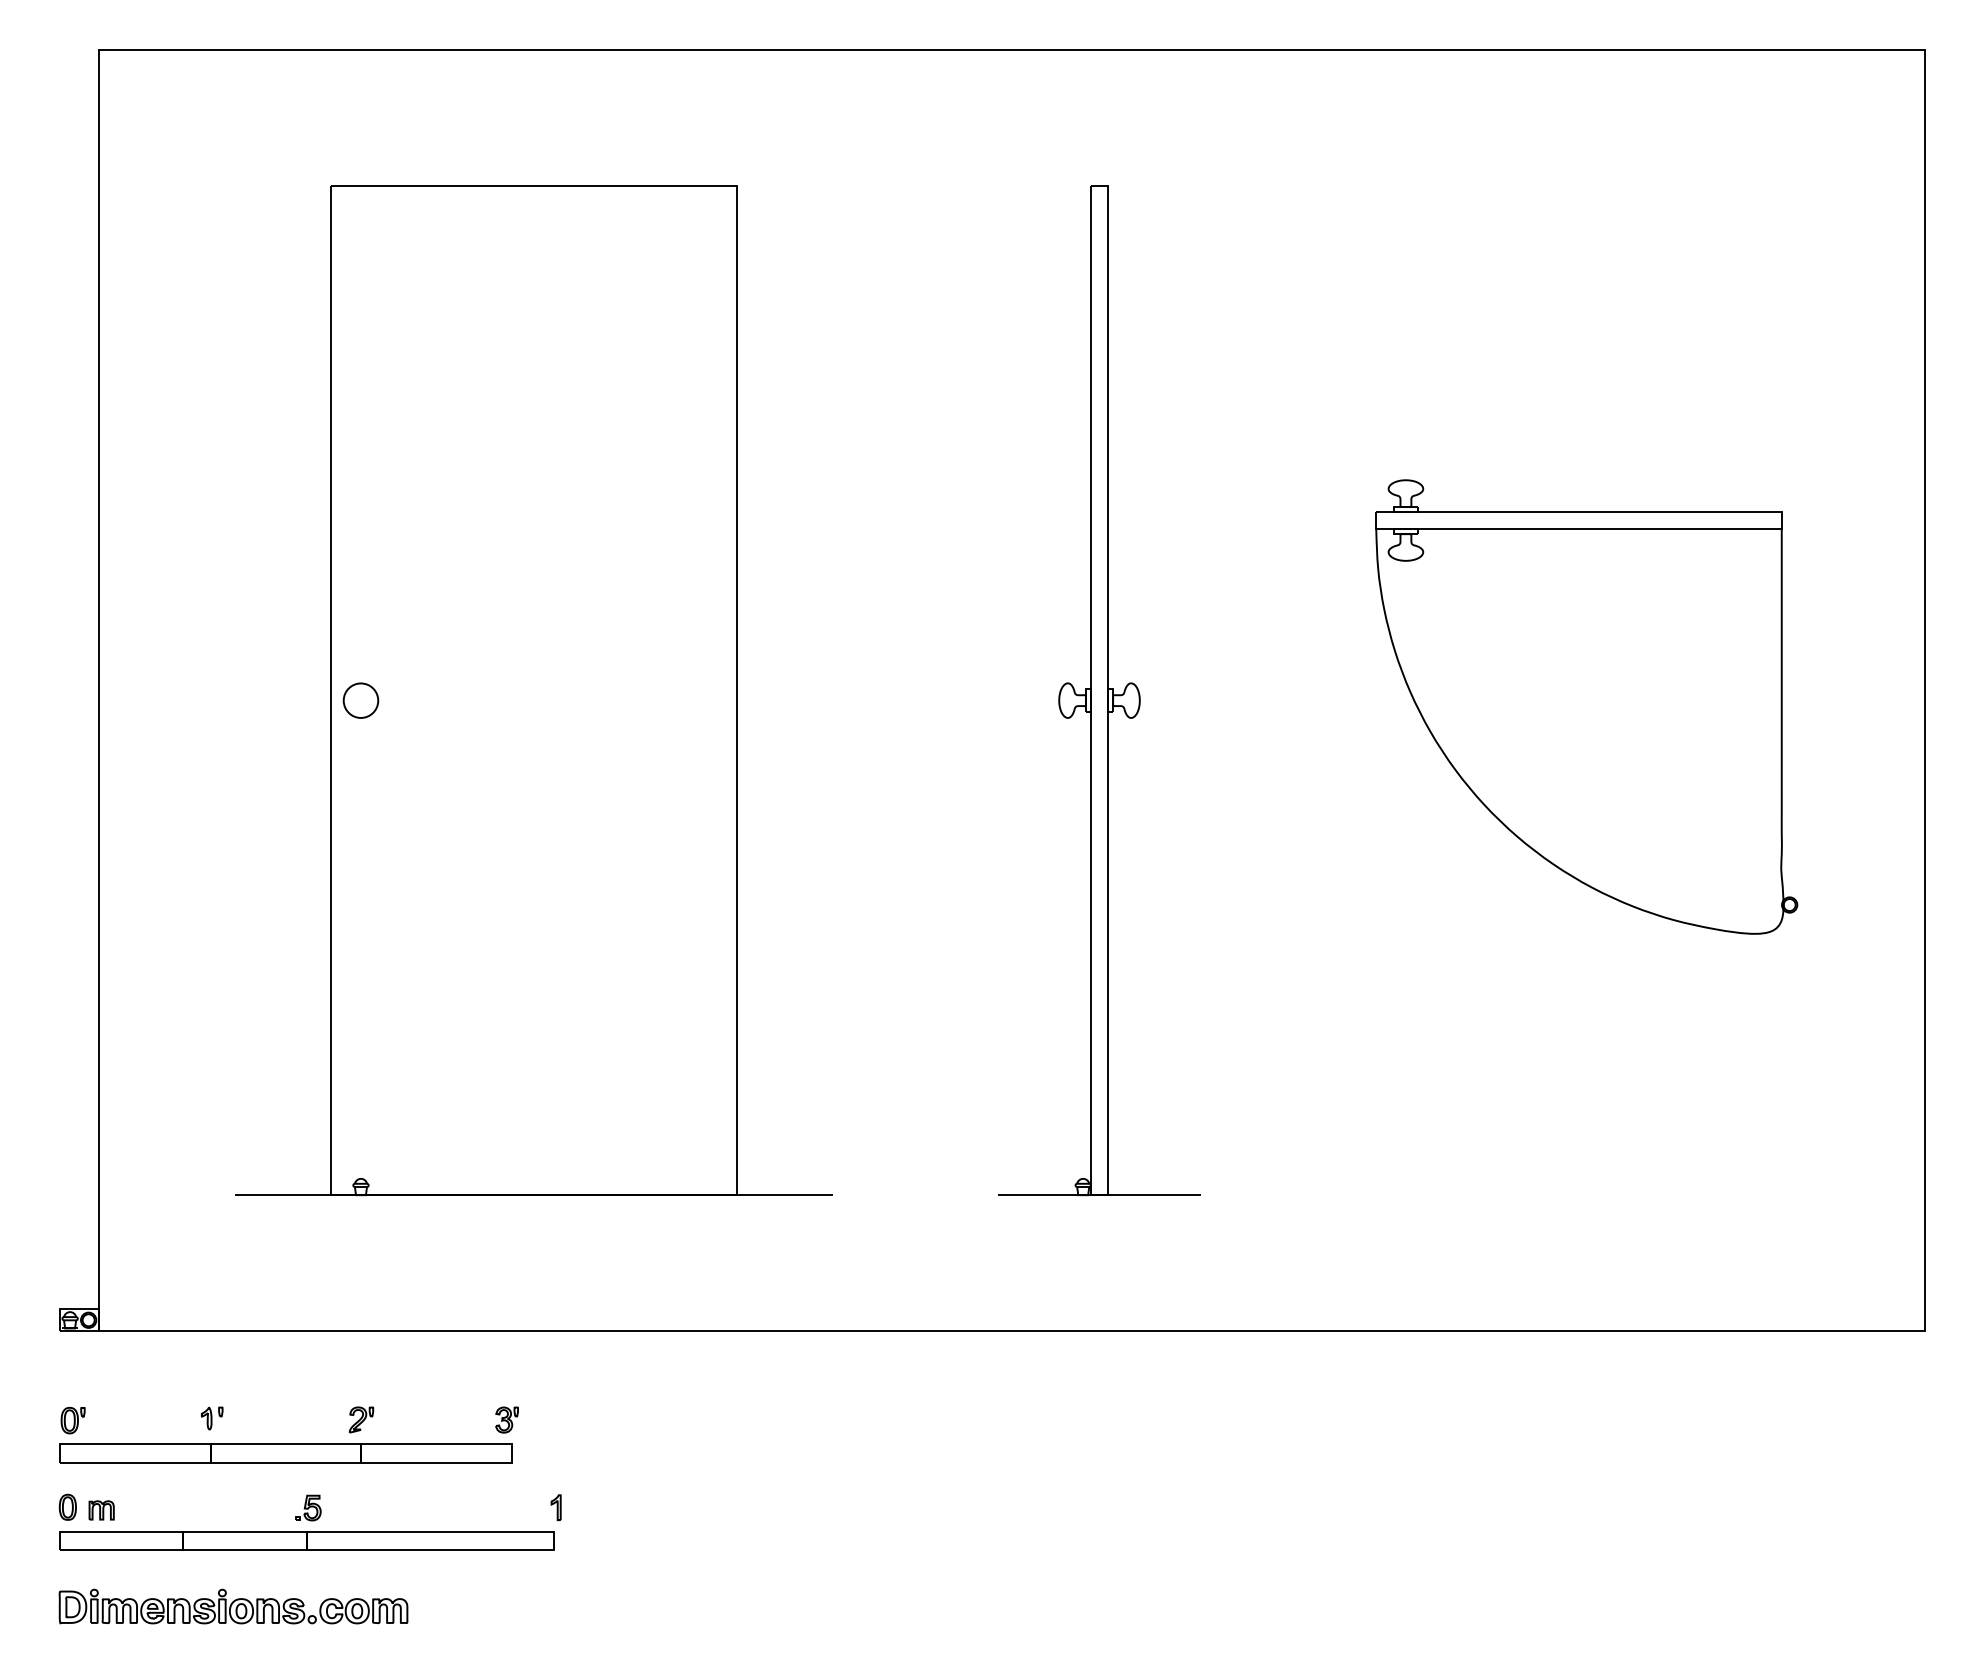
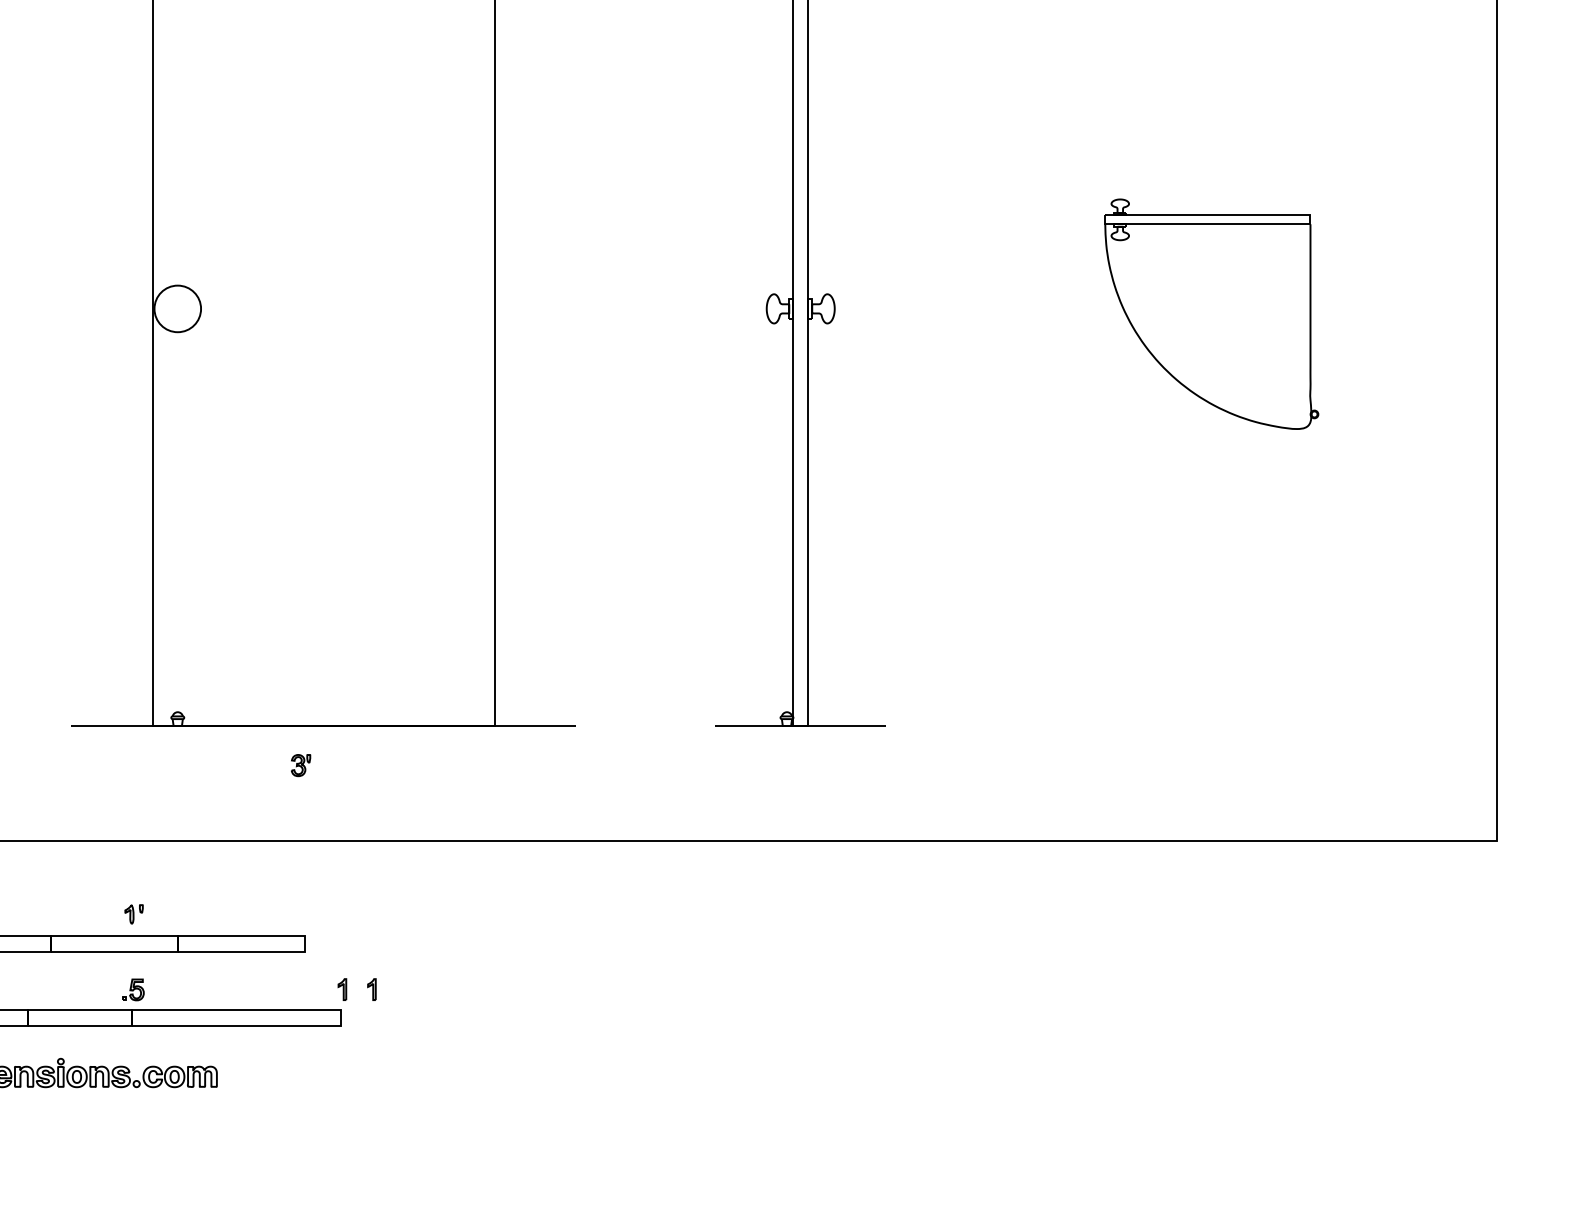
circle: (360, 700) -> (177, 308), size x1.6
part: (1586, 706) -> (1211, 313), size x0.6
part: (212, 1418) -> (134, 914), moved
part: (361, 1419) -> (178, 915), removed
part: (506, 1419) -> (300, 765), moved
part: (590, 1507) -> (371, 989), added

